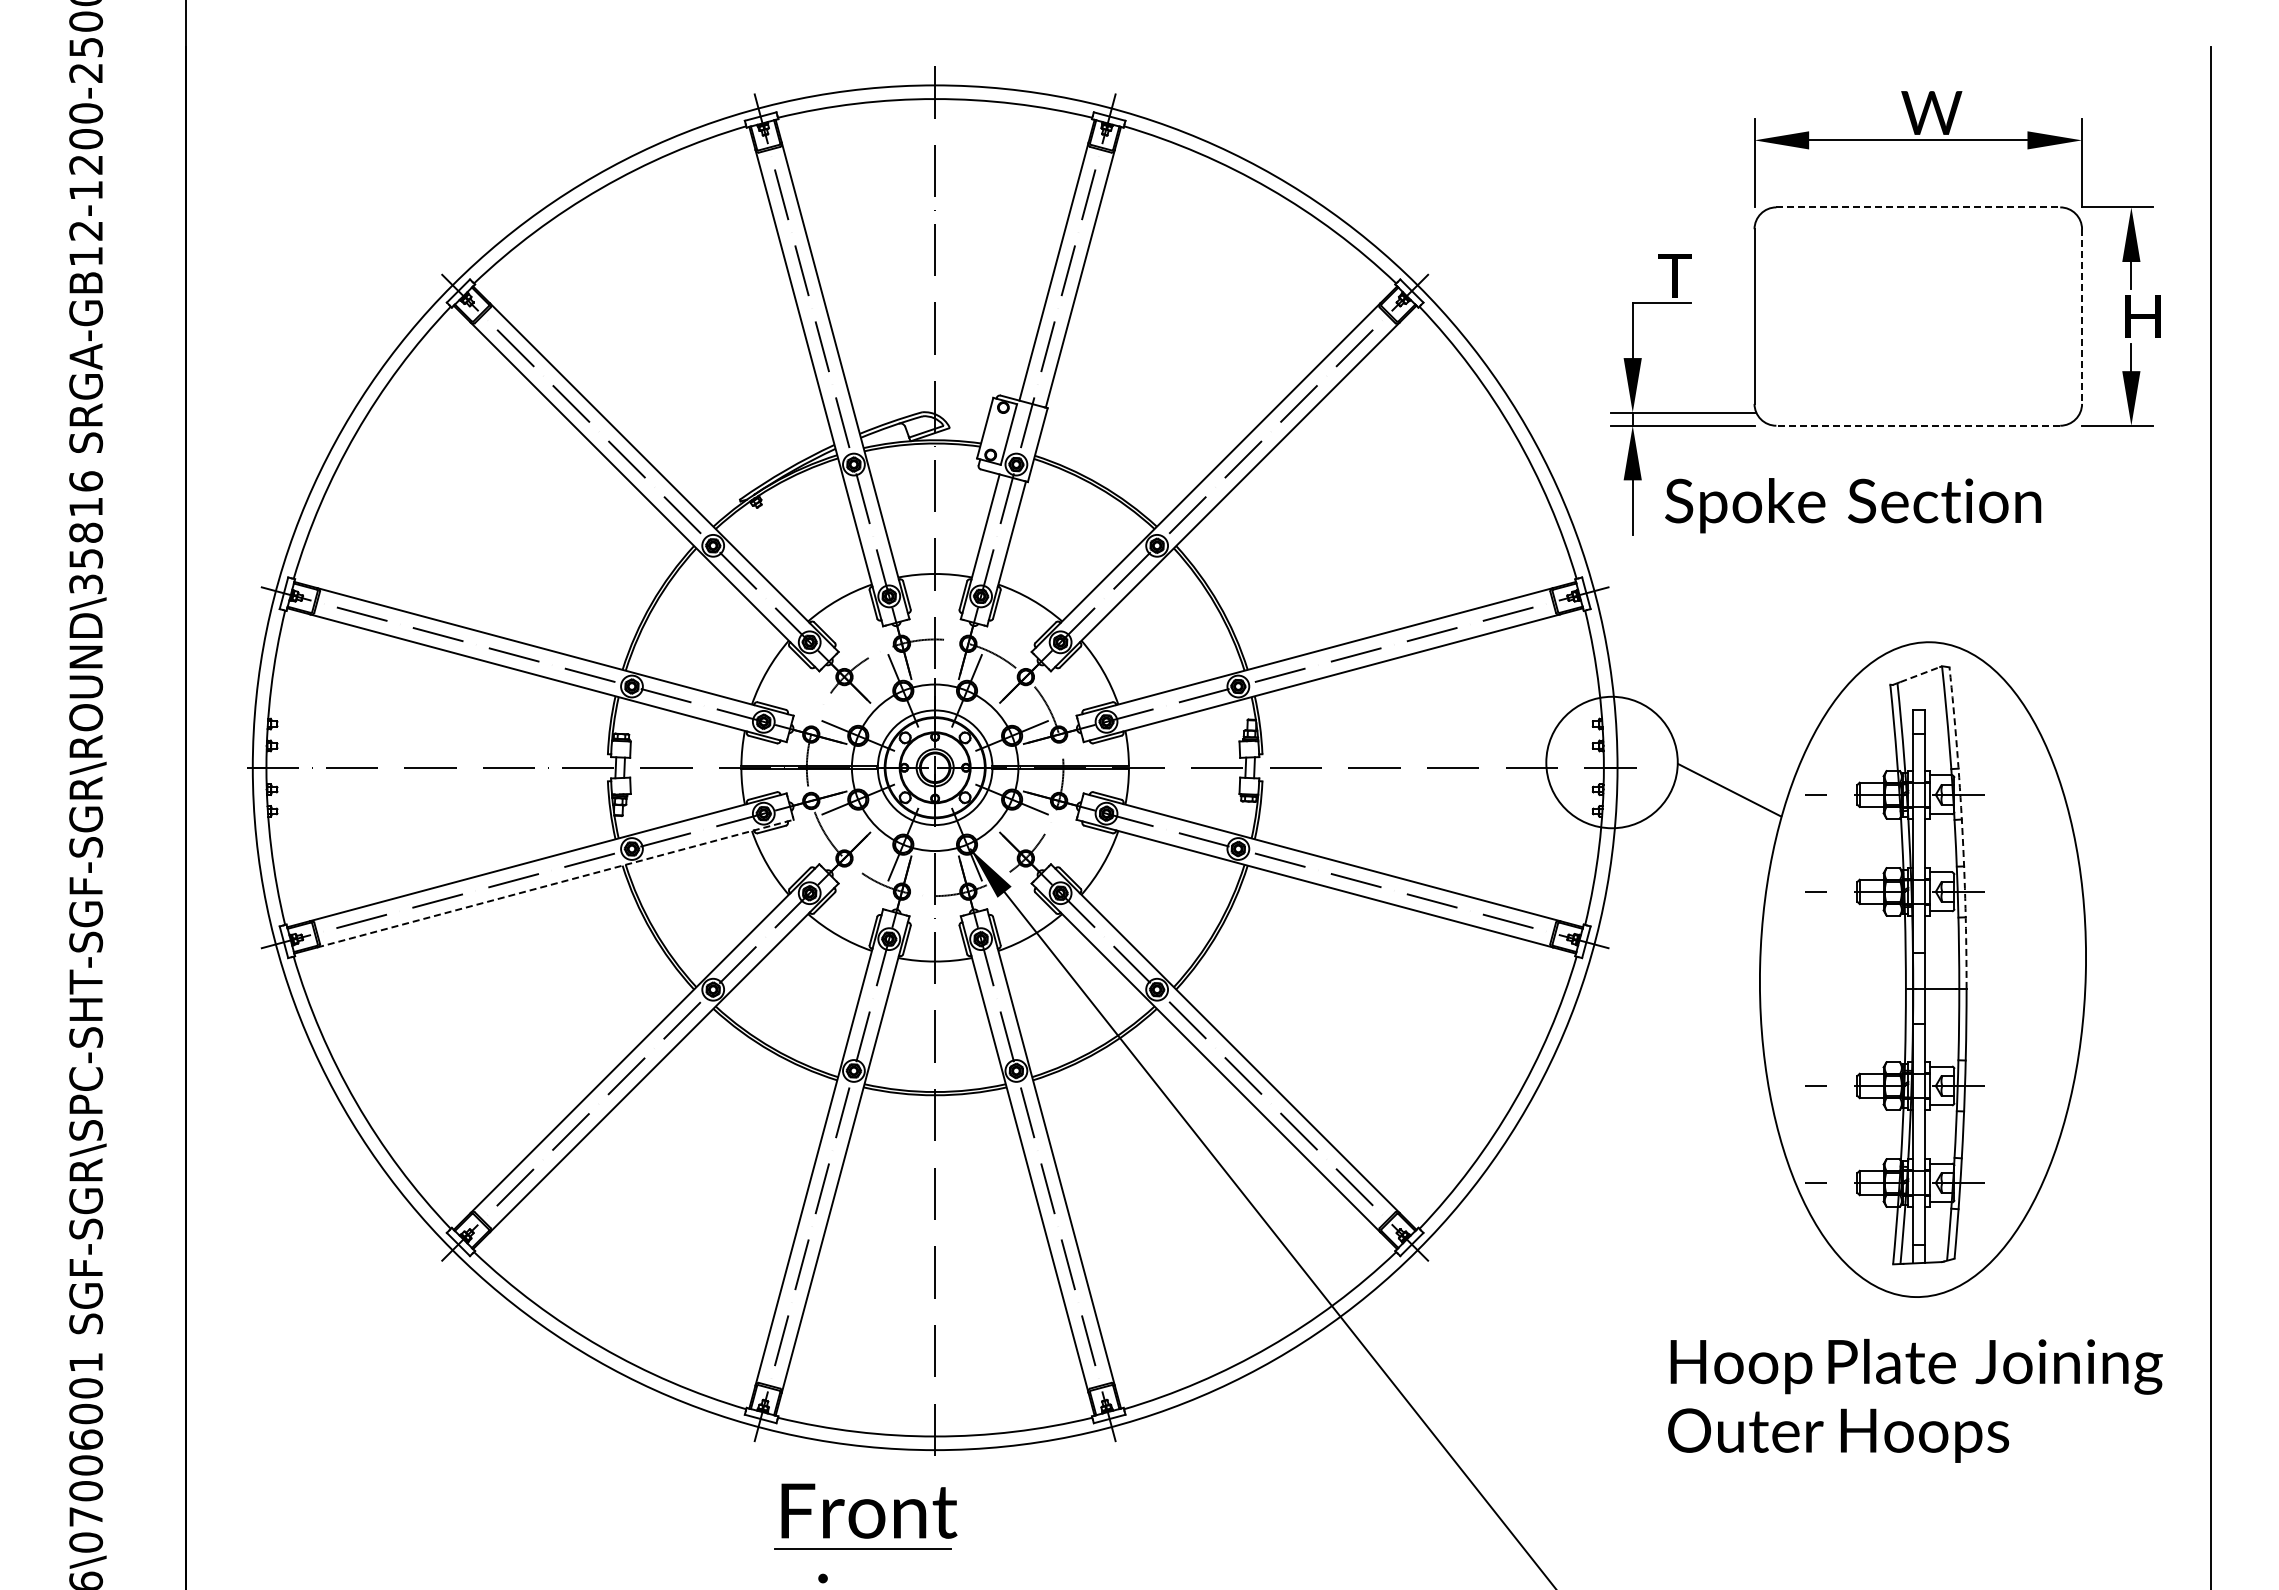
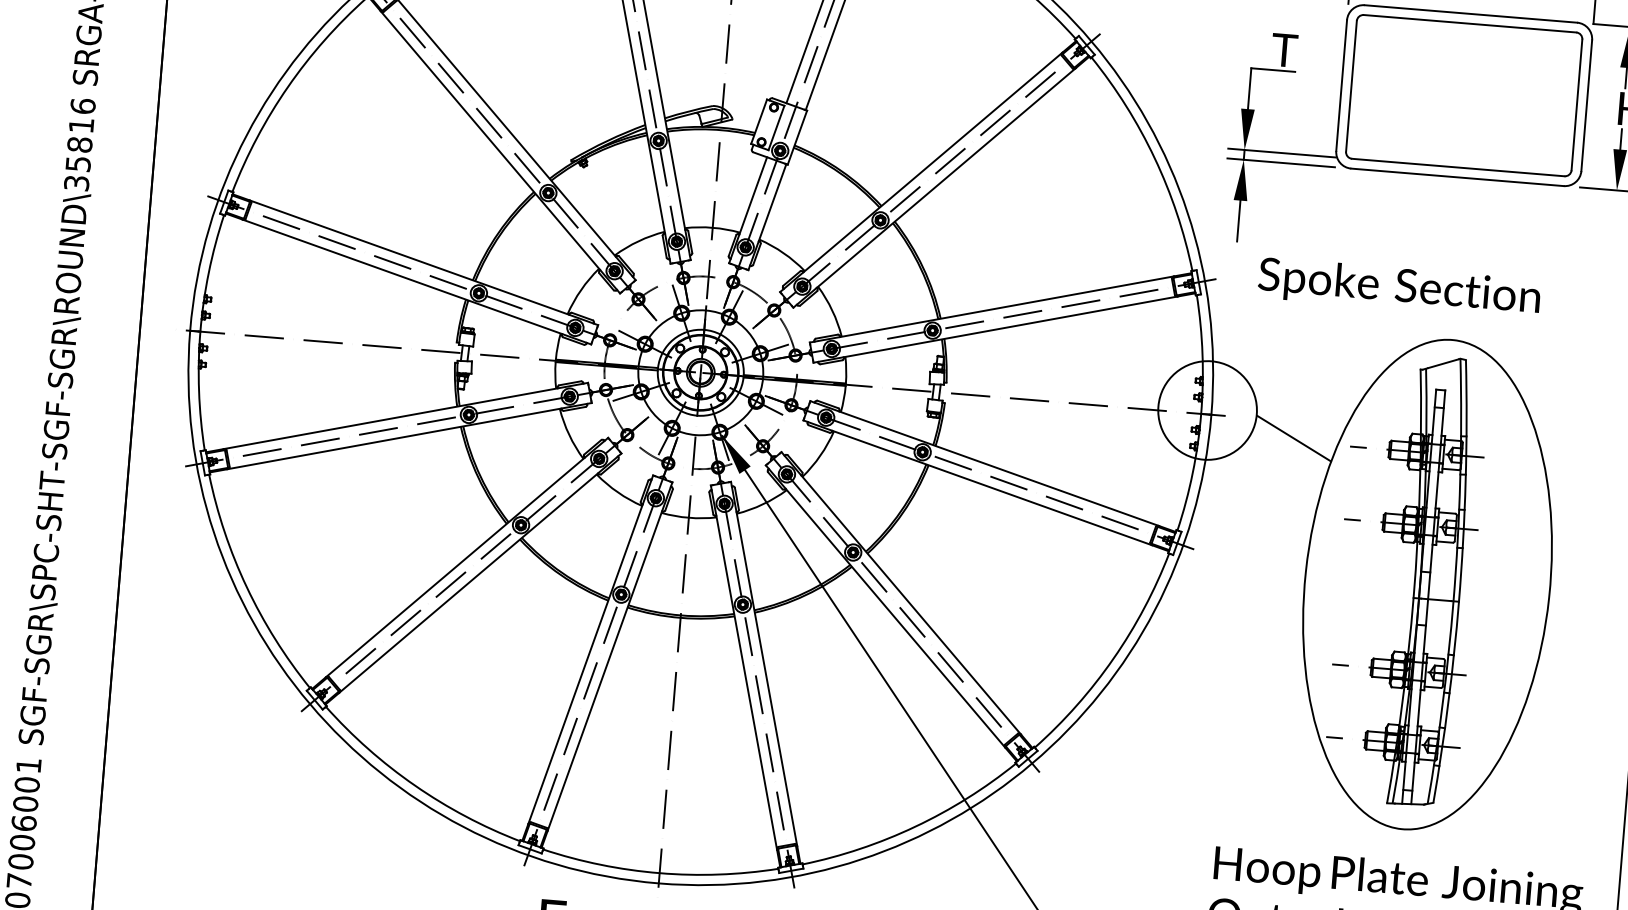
line: (1918, 207) -> (1471, 14), dashed -> solid
part: (1917, 316) -> (1463, 95), added
line: (2082, 317) -> (1587, 106), dashed -> solid
line: (1918, 425) -> (1457, 177), dashed -> solid
text: (1853, 505) -> (1399, 288), moved
line: (1919, 674) -> (1443, 363), dashed -> solid
arc: (1962, 827) -> (1465, 480), dashed -> solid
line: (555, 883) -> (409, 436), dashed -> solid

